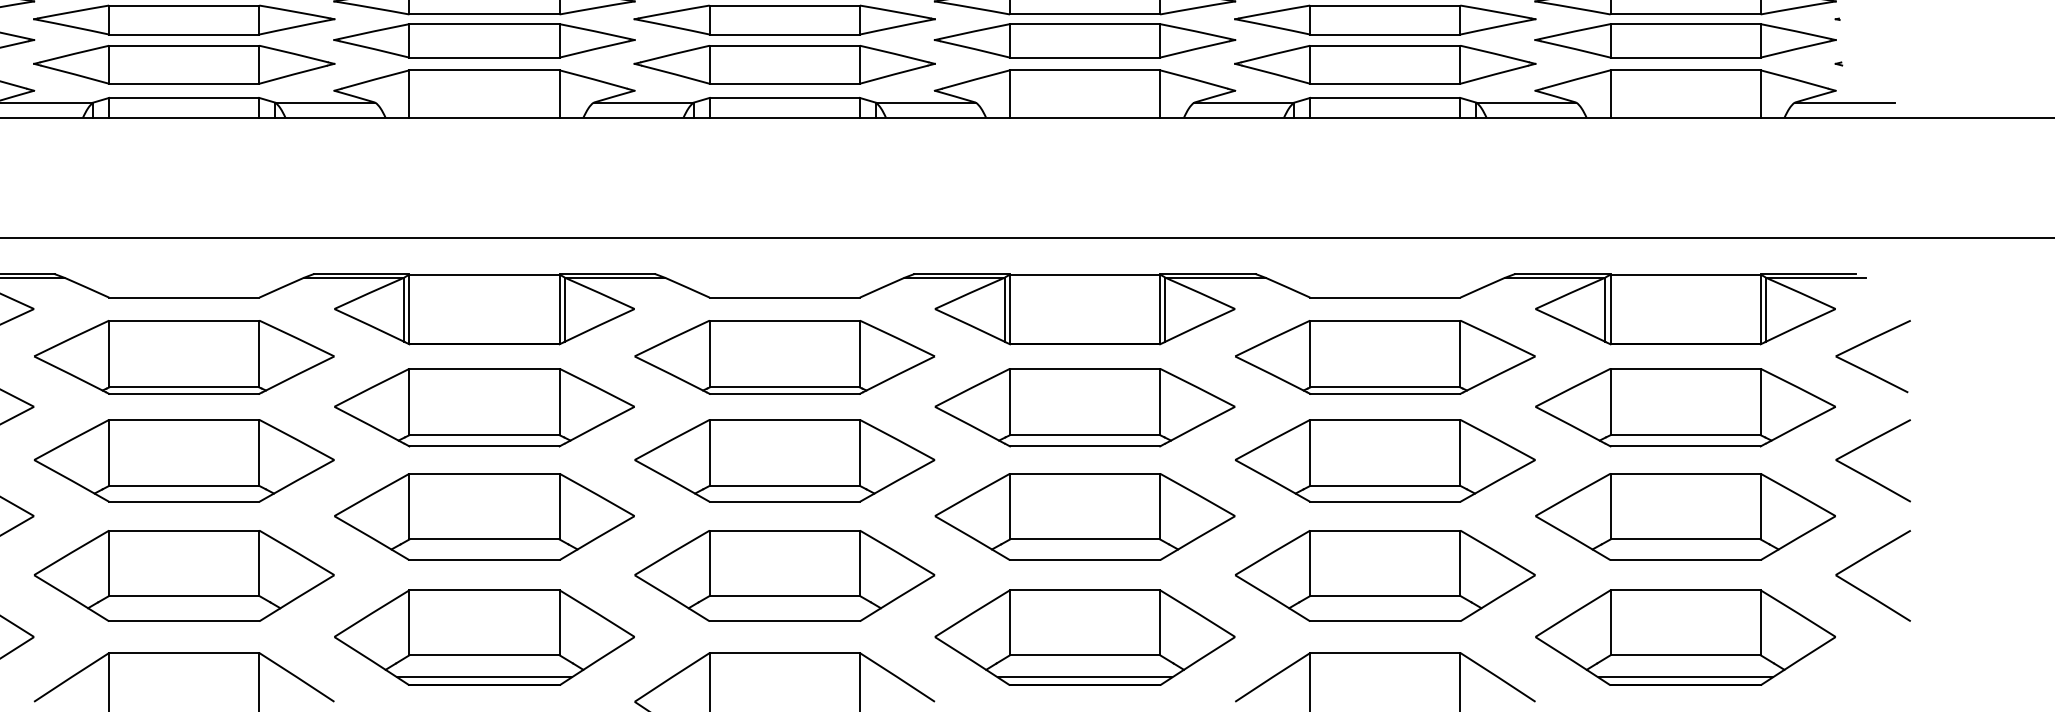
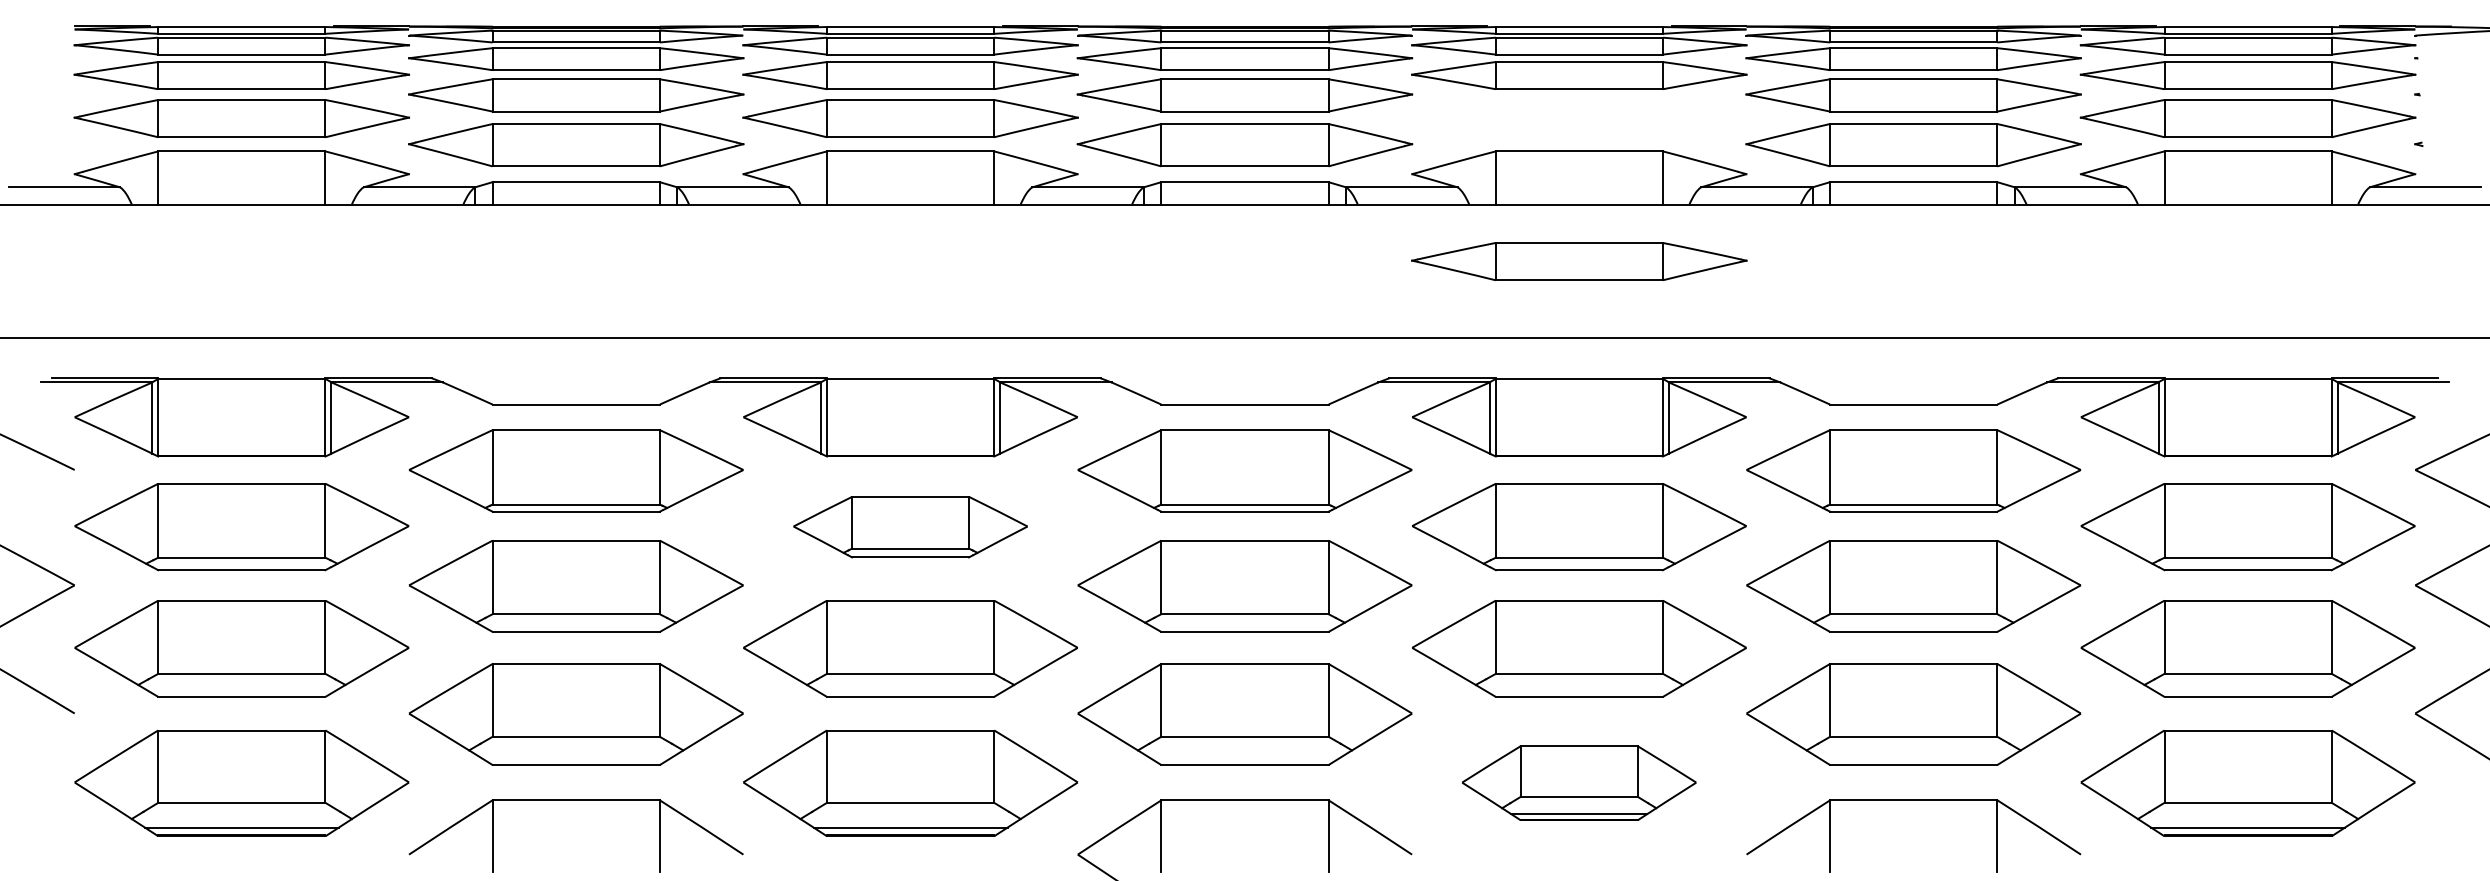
part: (1085, 40) -> (1579, 261), moved
part: (484, 408) -> (910, 527), size x0.7
part: (1084, 637) -> (1578, 782), size x0.7

